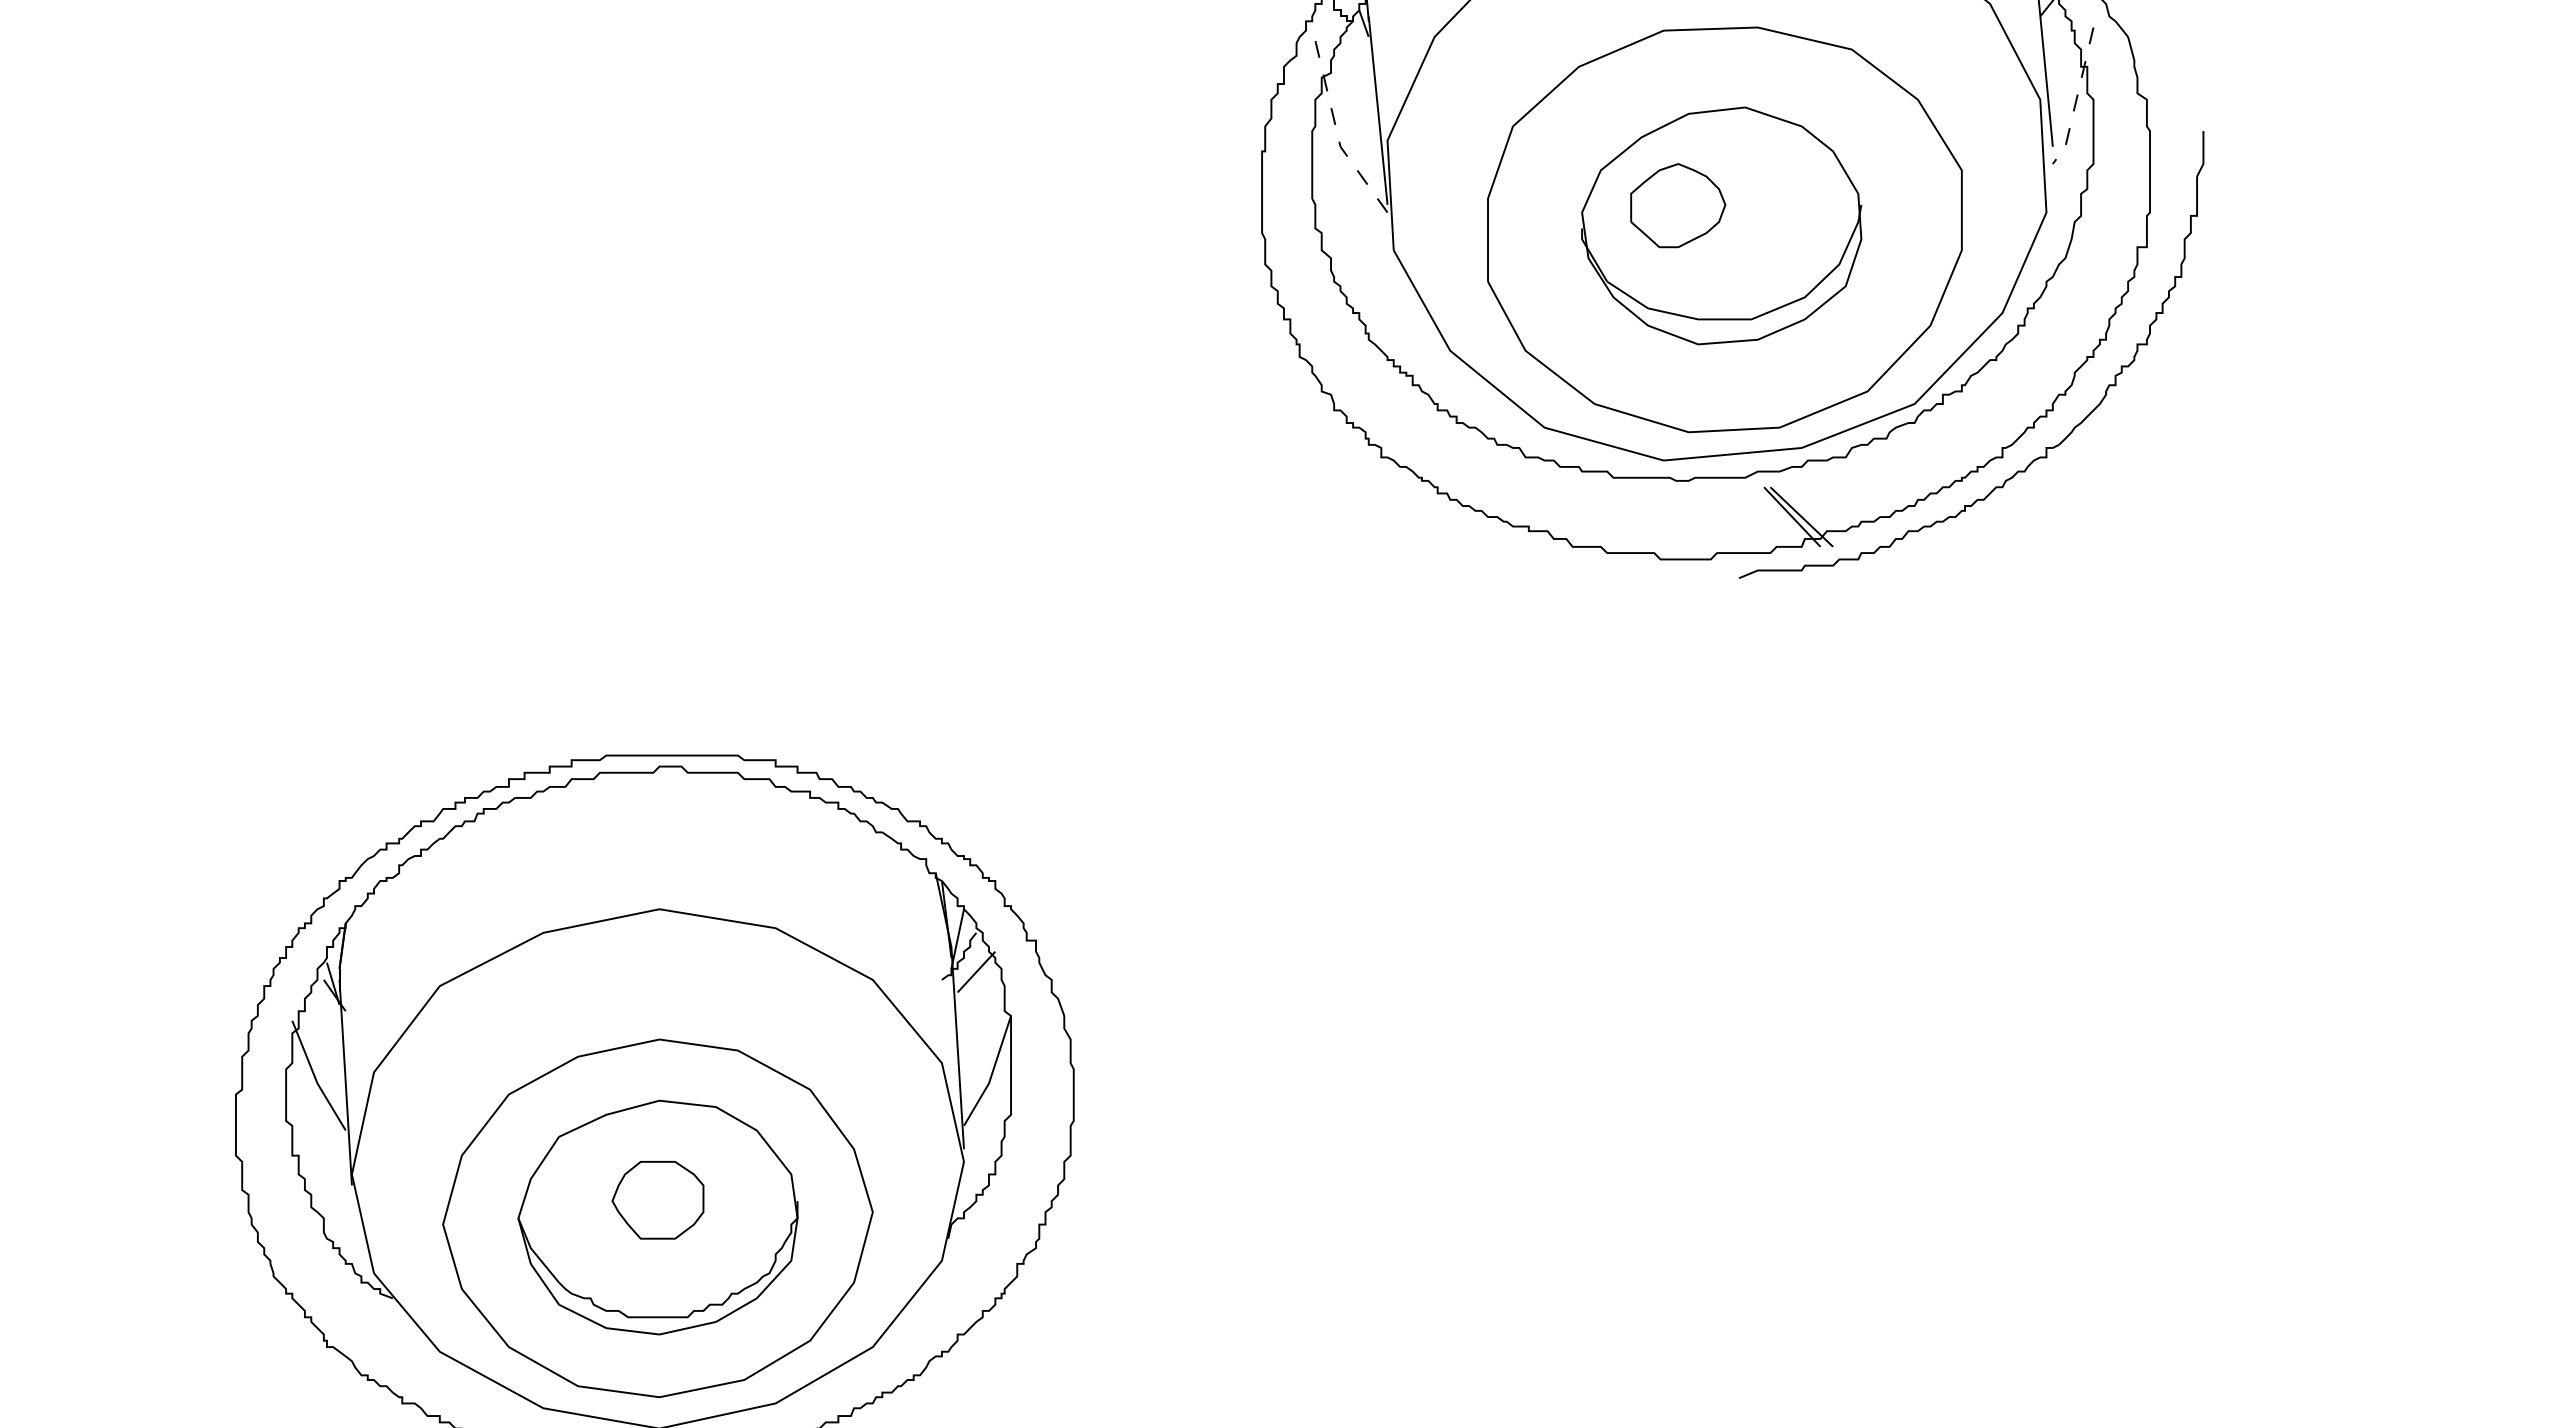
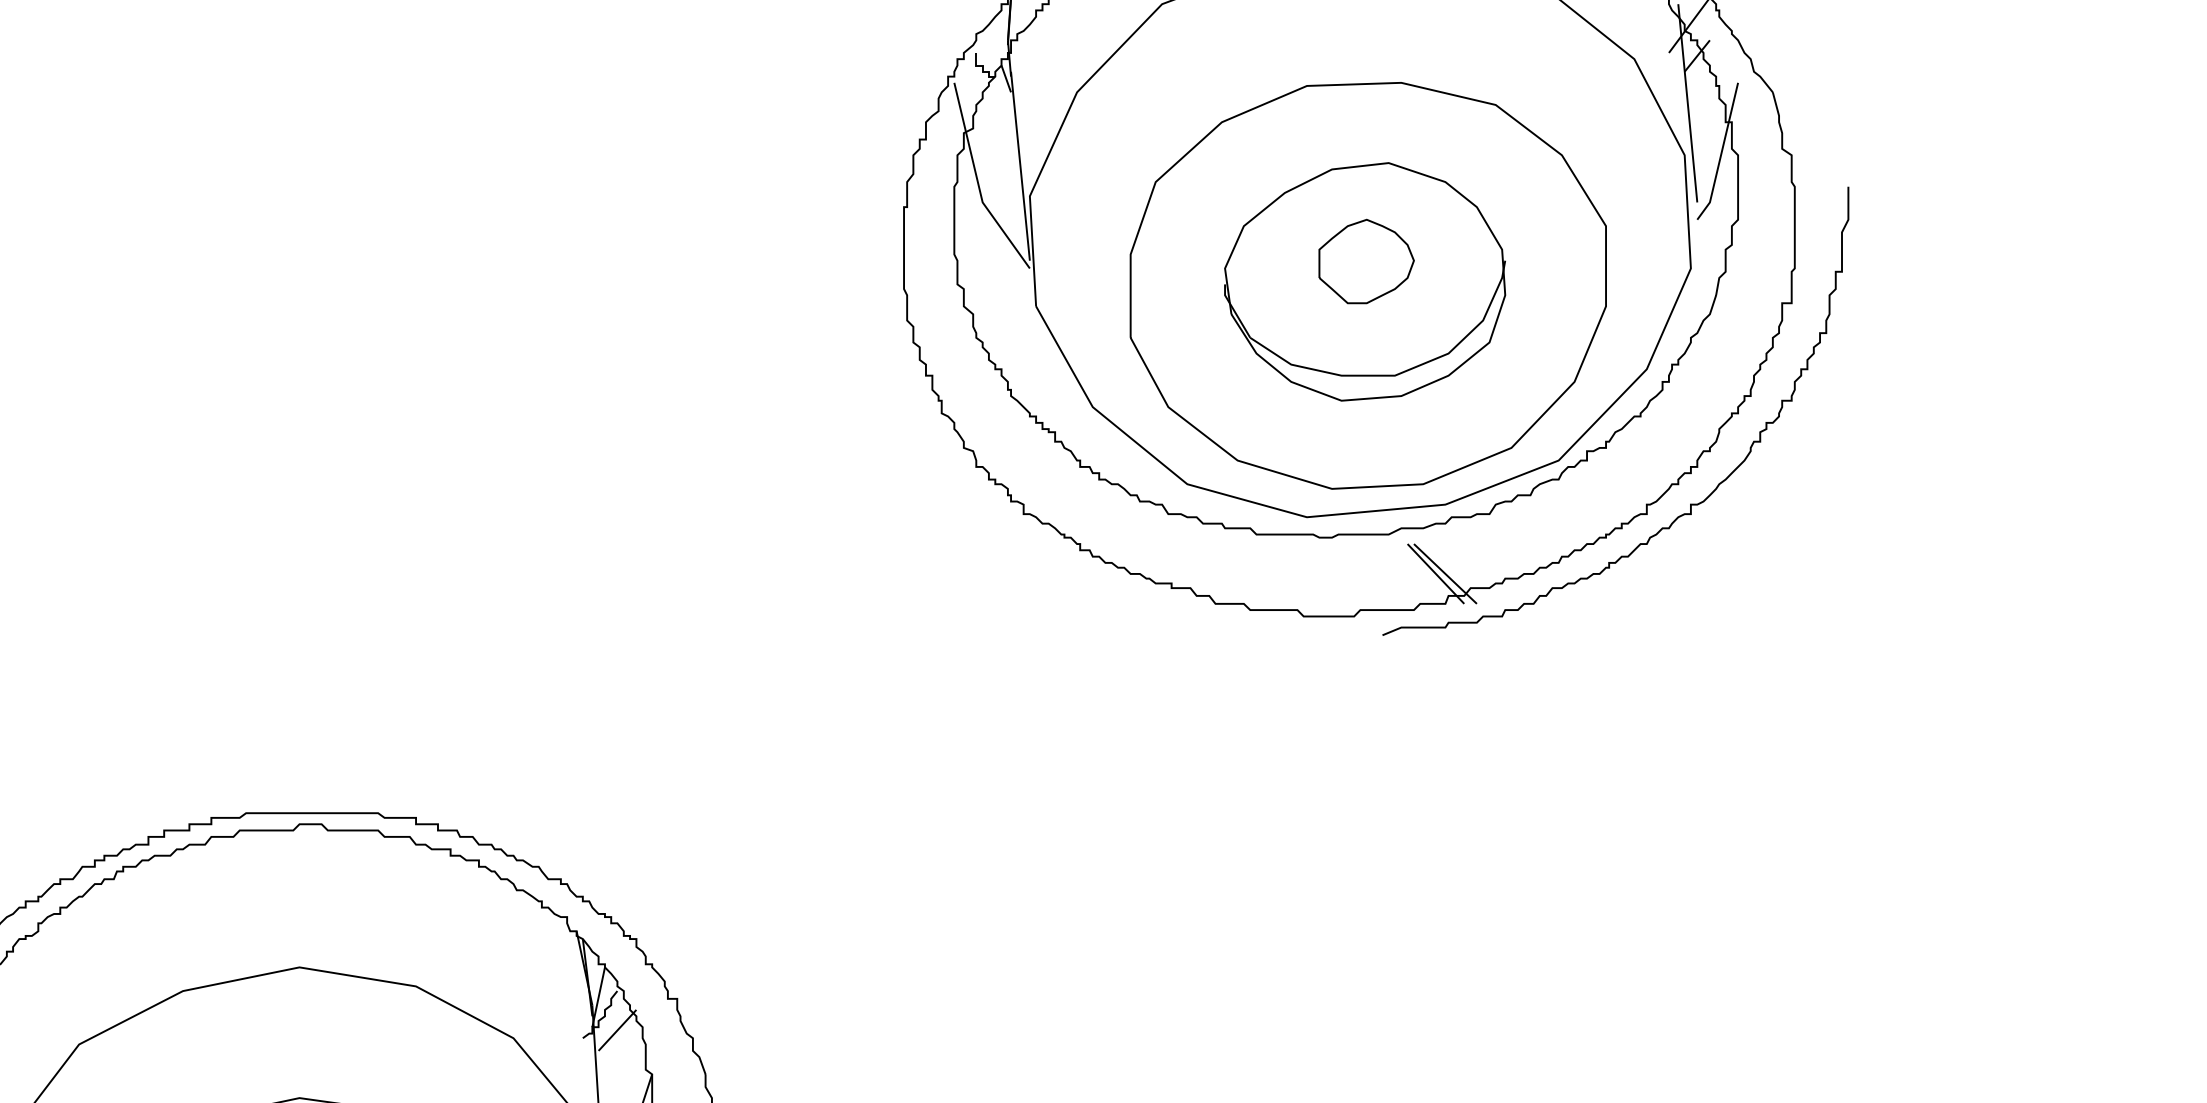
line: (2076, 98) -> (1721, 154), dashed -> solid
line: (1335, 126) -> (977, 182), dashed -> solid
part: (1678, 205) -> (1366, 261), moved

